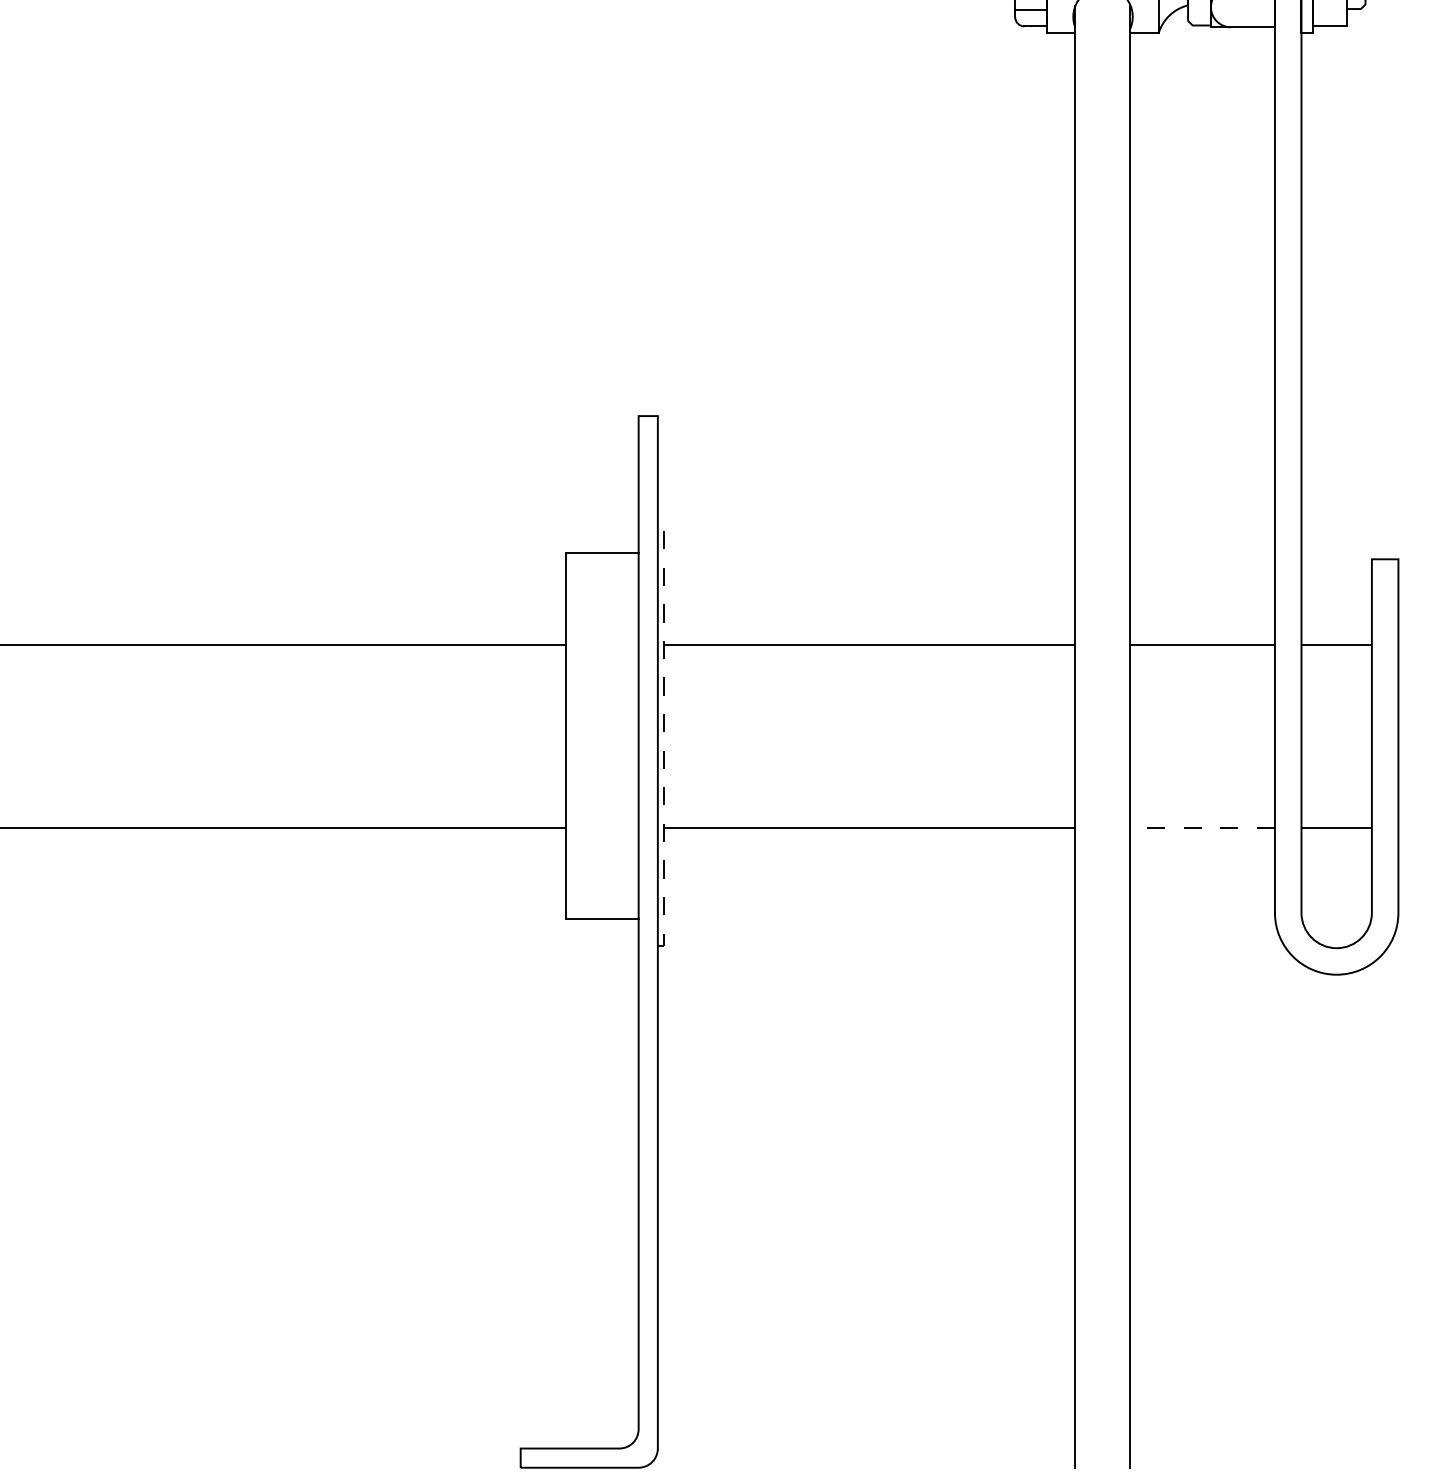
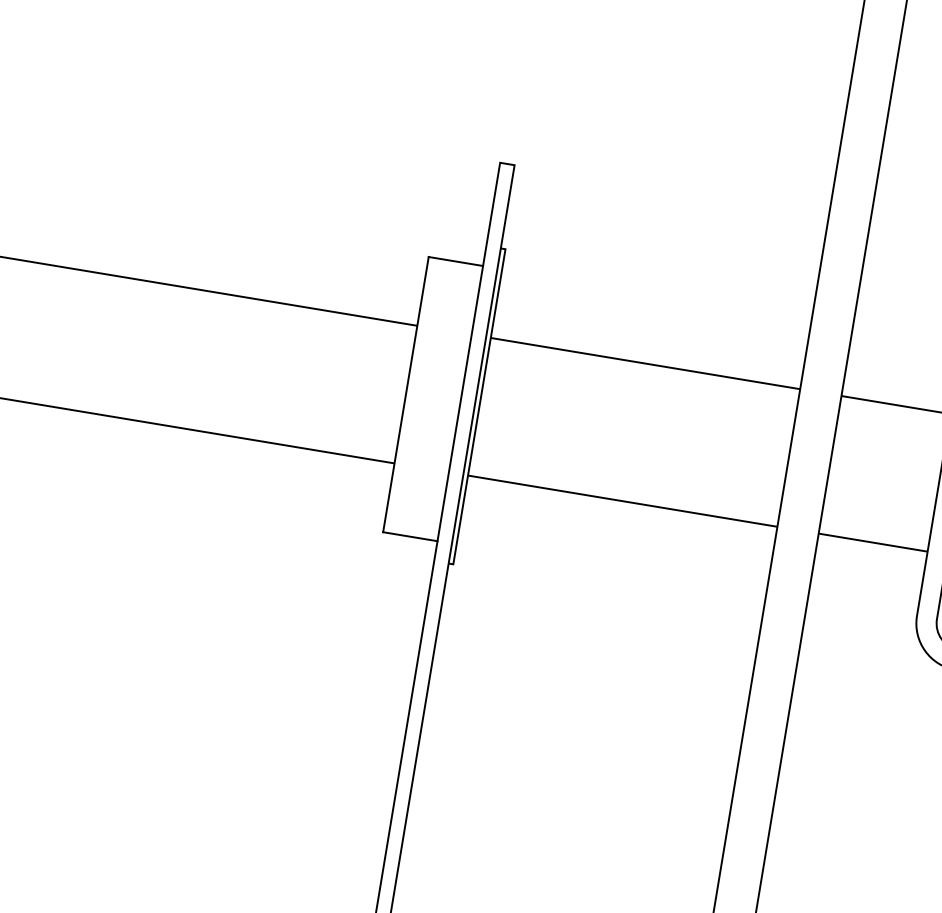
line: (664, 735) -> (479, 406), dashed -> solid
line: (1202, 827) -> (873, 542), dashed -> solid

